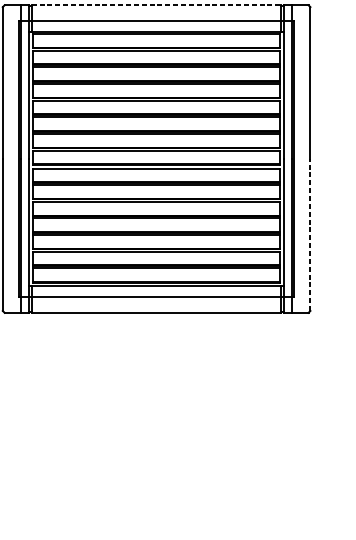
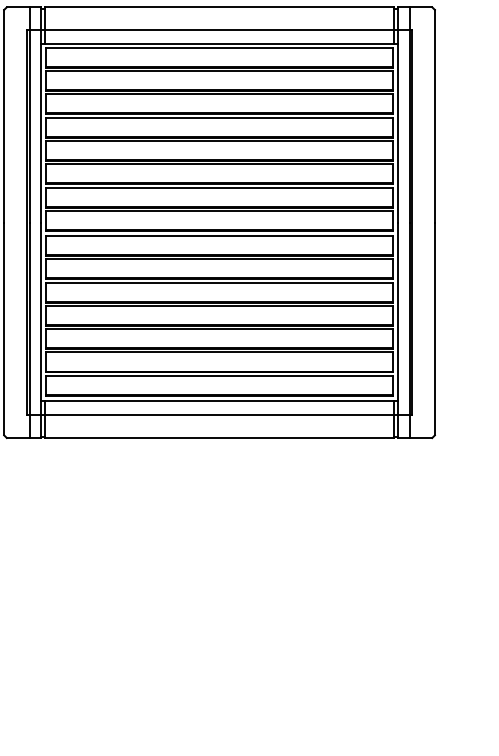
line: (156, 5) -> (219, 7), dashed -> solid
line: (310, 234) -> (434, 328), dashed -> solid

